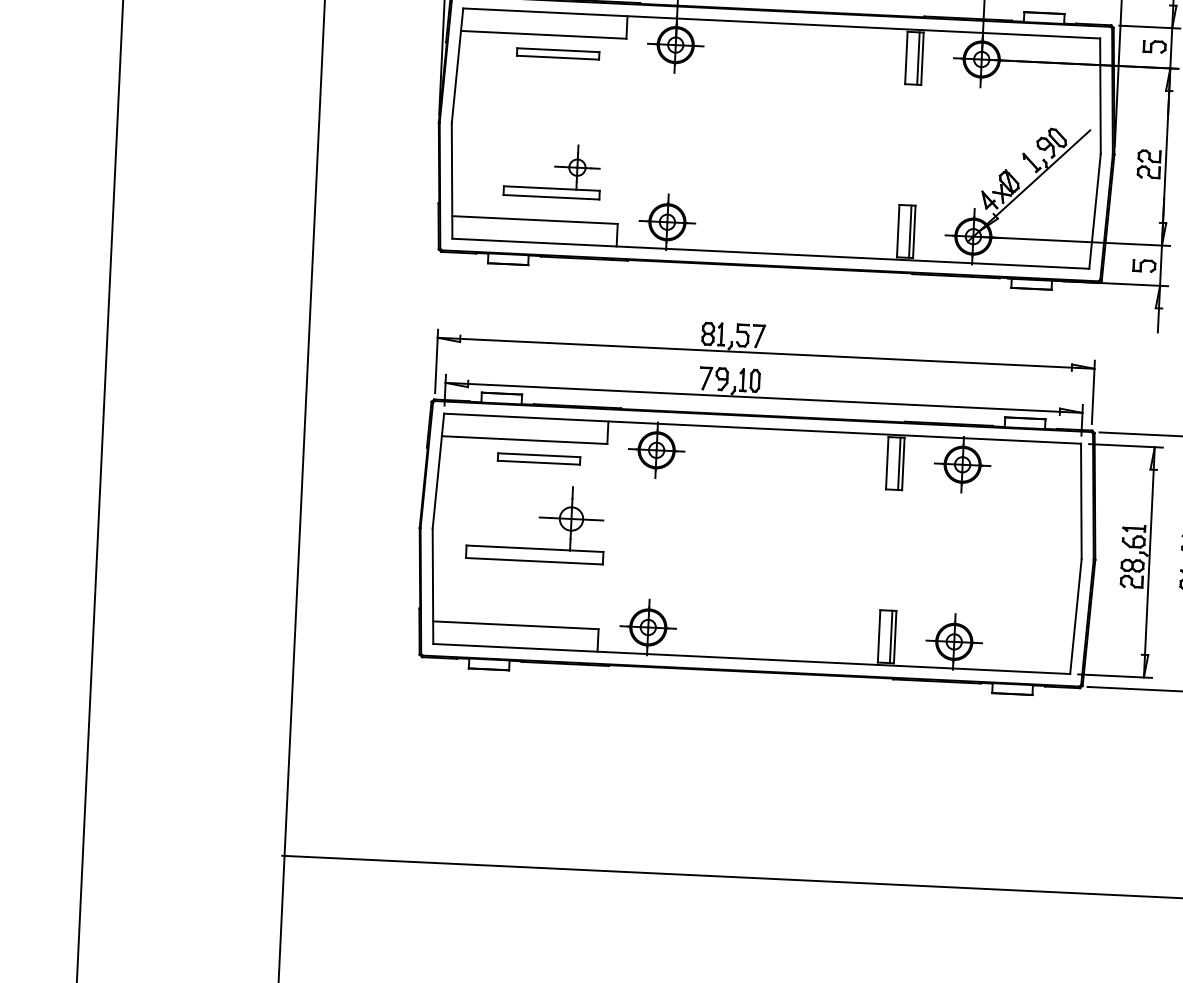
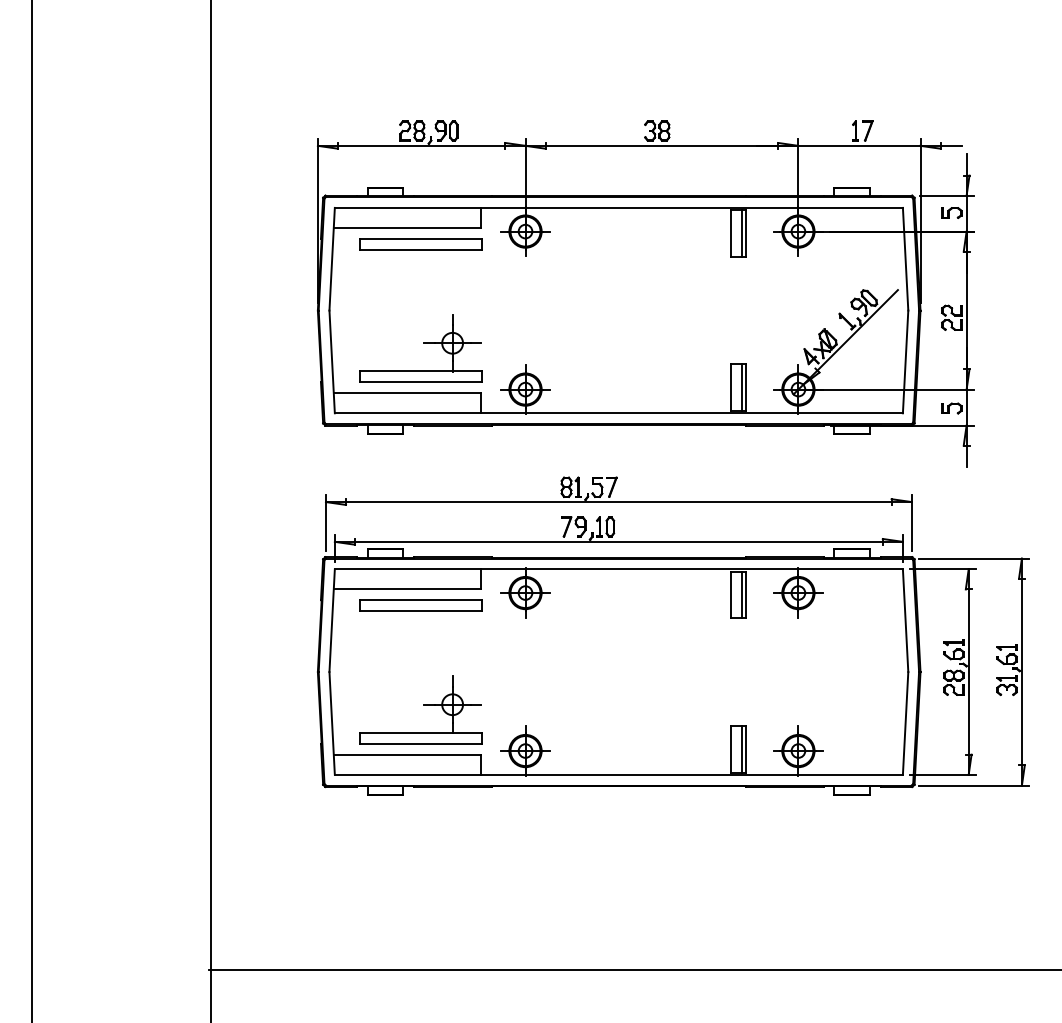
part: (557, 54) -> (420, 244), size x1.67
part: (551, 170) -> (420, 348), size x1.43
part: (538, 458) -> (420, 605), size x1.67
part: (535, 522) -> (420, 709), moved

